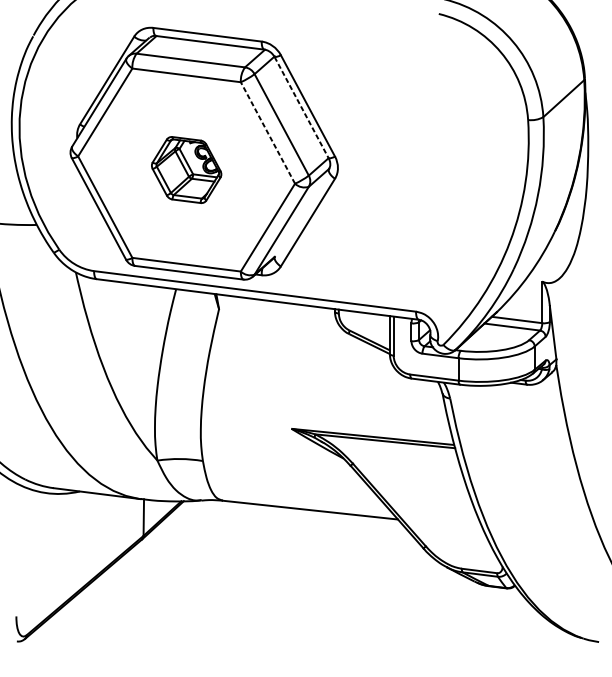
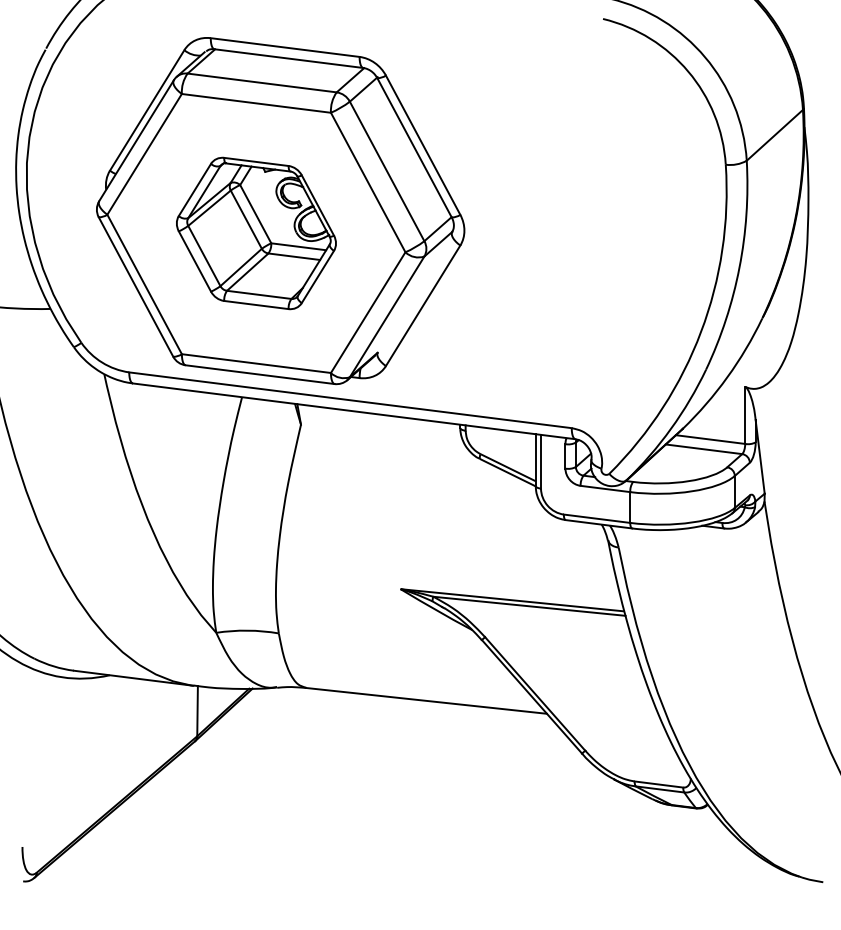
line: (301, 107) -> (414, 147), dashed -> solid
line: (267, 132) -> (367, 182), dashed -> solid
part: (186, 170) -> (256, 233), size x1.67

